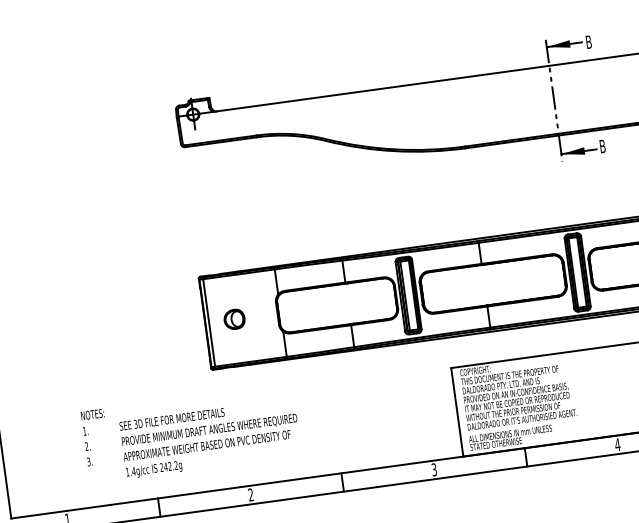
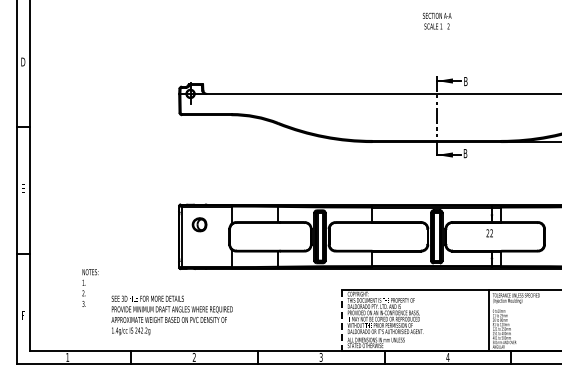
part: (234, 319) -> (199, 224), moved
line: (457, 412) -> (342, 320), solid -> dashed
text: (95, 436) -> (90, 287), moved

